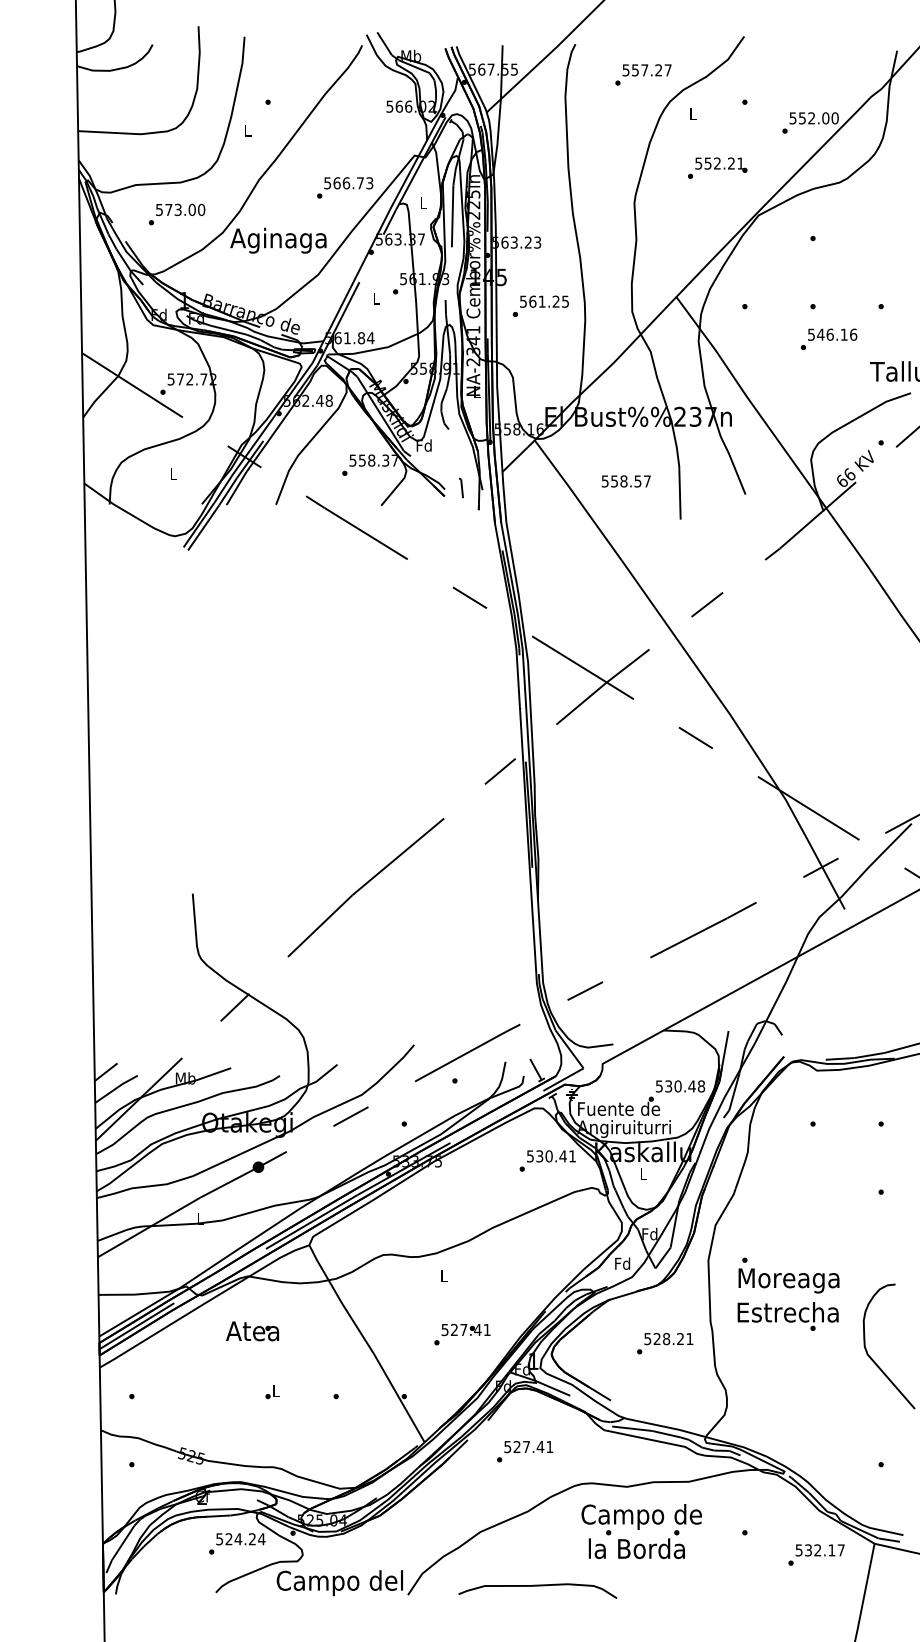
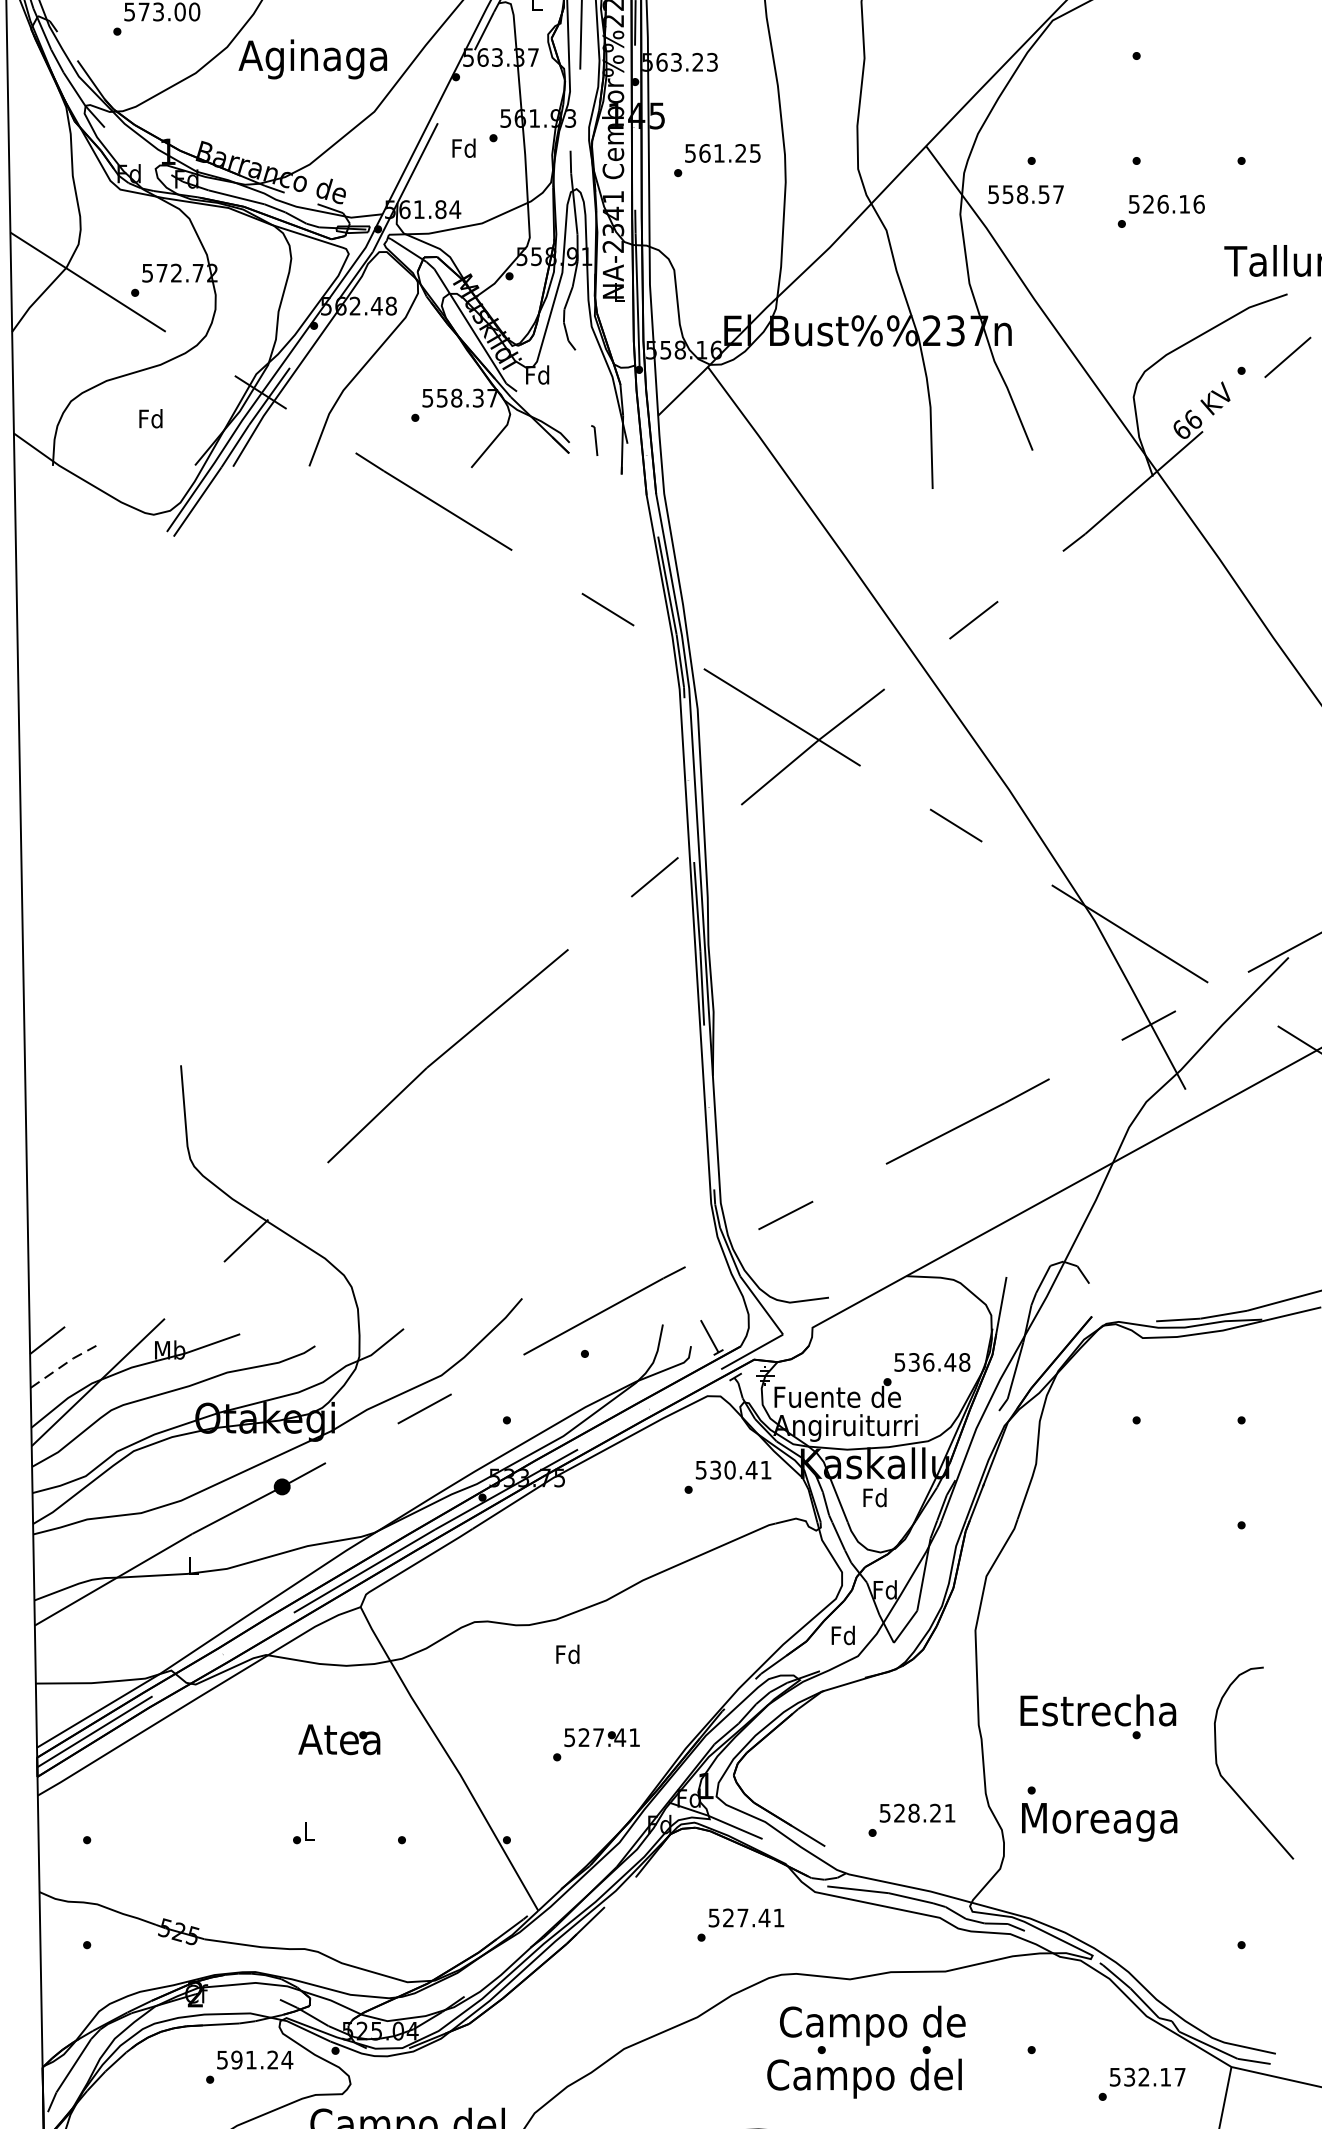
text: (376, 298) -> (464, 148), L -> Fd
text: (820, 334) -> (1148, 203), 546.16 -> 526.16
text: (172, 473) -> (149, 418), L -> Fd
text: (625, 481) -> (1024, 194), moved
text: (677, 1086) -> (927, 1362), 530.48 -> 536.48
line: (117, 1087) -> (65, 1364), solid -> dashed
text: (642, 1174) -> (873, 1498), L -> Fd
text: (443, 1275) -> (567, 1653), L -> Fd
text: (788, 1275) -> (1098, 1813), moved
text: (252, 1331) -> (339, 1739), moved
text: (665, 1343) -> (912, 1820), moved
text: (525, 1451) -> (741, 1924), moved
text: (233, 1539) -> (243, 2060), 524.24 -> 591.24
text: (636, 1551) -> (864, 2078), la Borda -> Campo del

